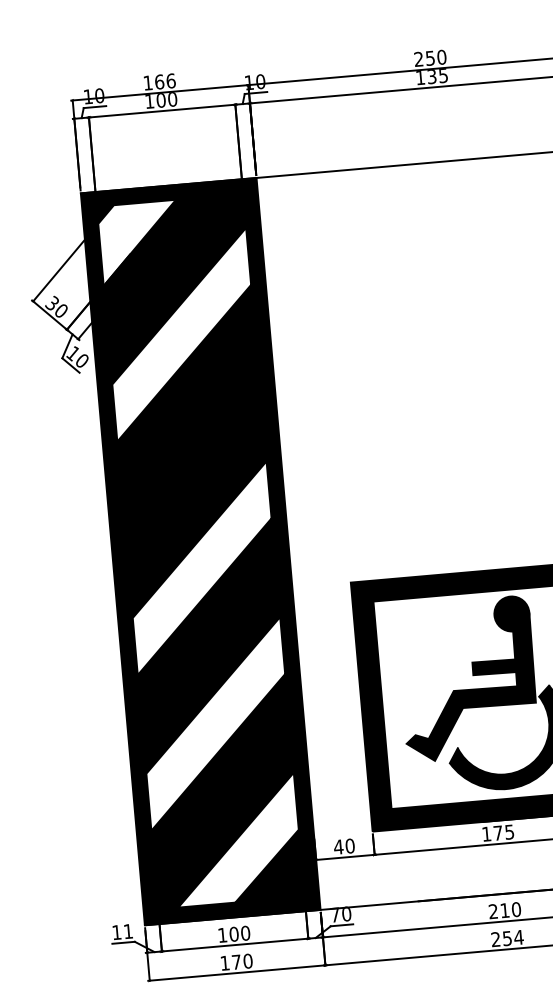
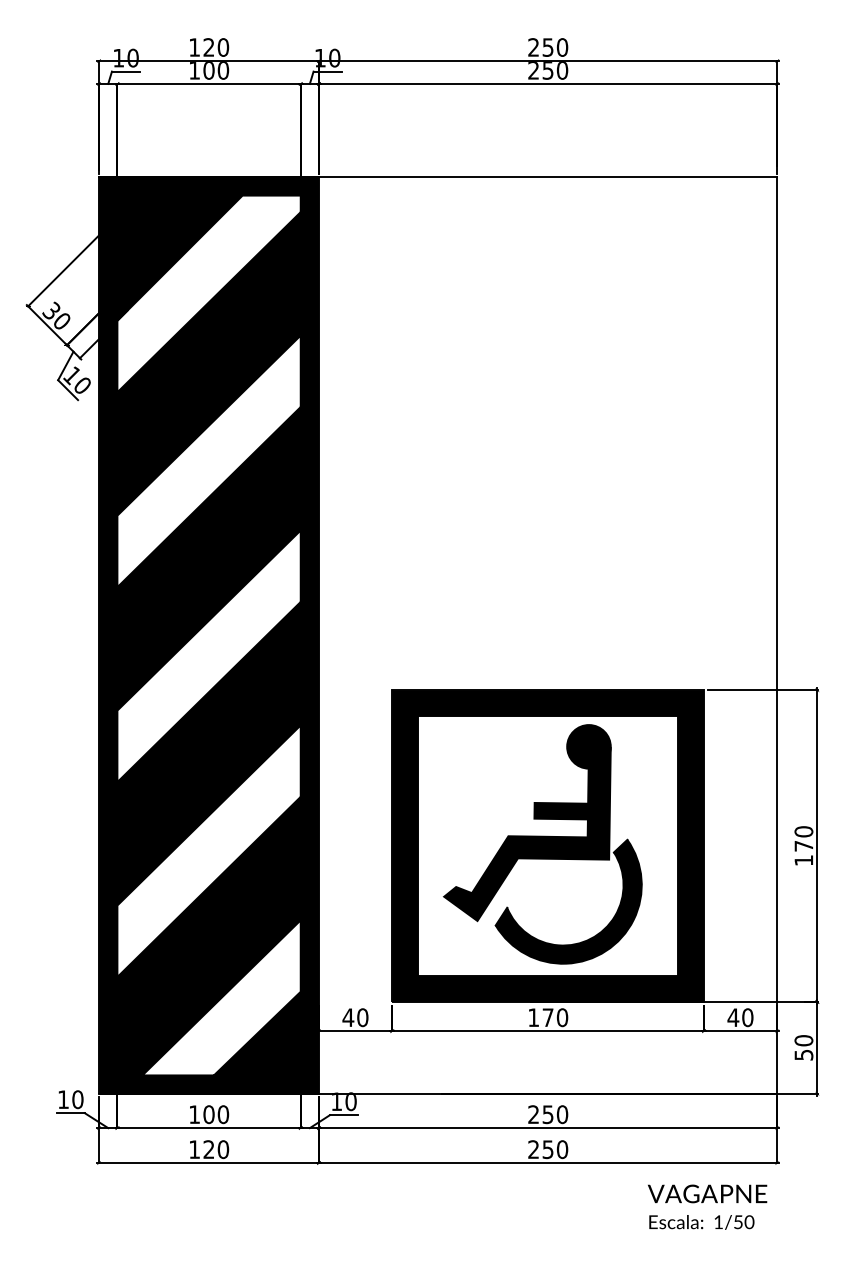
text: (432, 76) -> (548, 70), 135 -> 250
text: (165, 81) -> (216, 47), 166 -> 120
text: (509, 832) -> (562, 1017), 175 -> 170
text: (504, 910) -> (547, 1114), 210 -> 250
text: (335, 914) -> (336, 1101), 70 -> 10
text: (128, 931) -> (77, 1099), 11 -> 10
text: (518, 937) -> (562, 1149), 254 -> 250
text: (236, 962) -> (208, 1149), 170 -> 120

